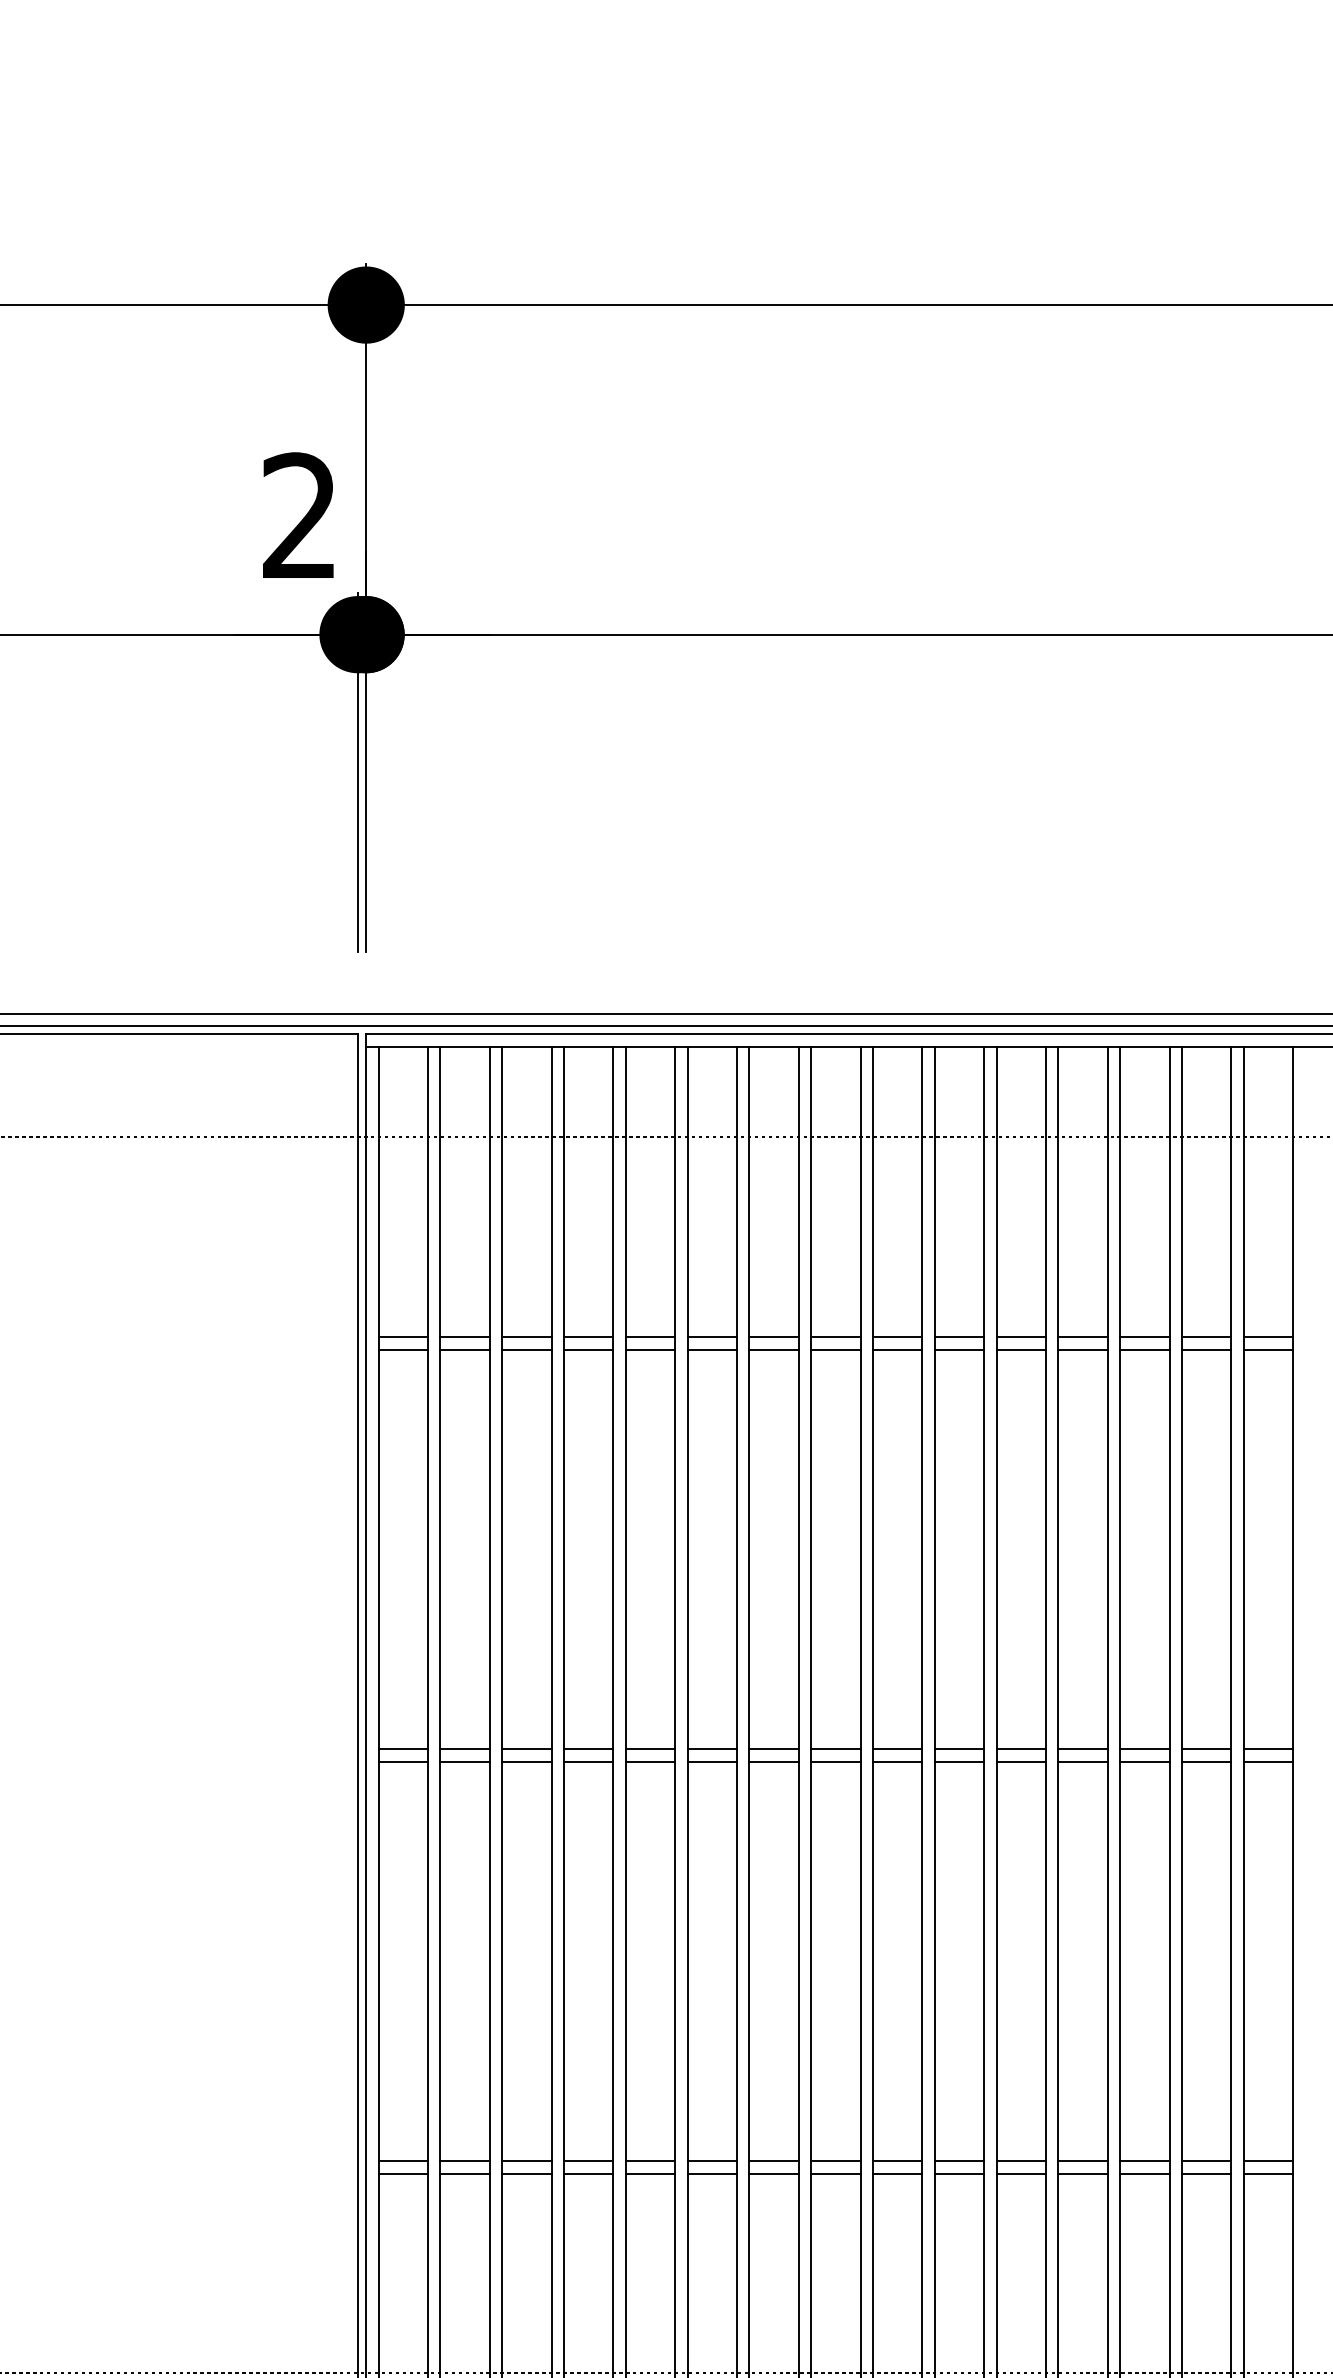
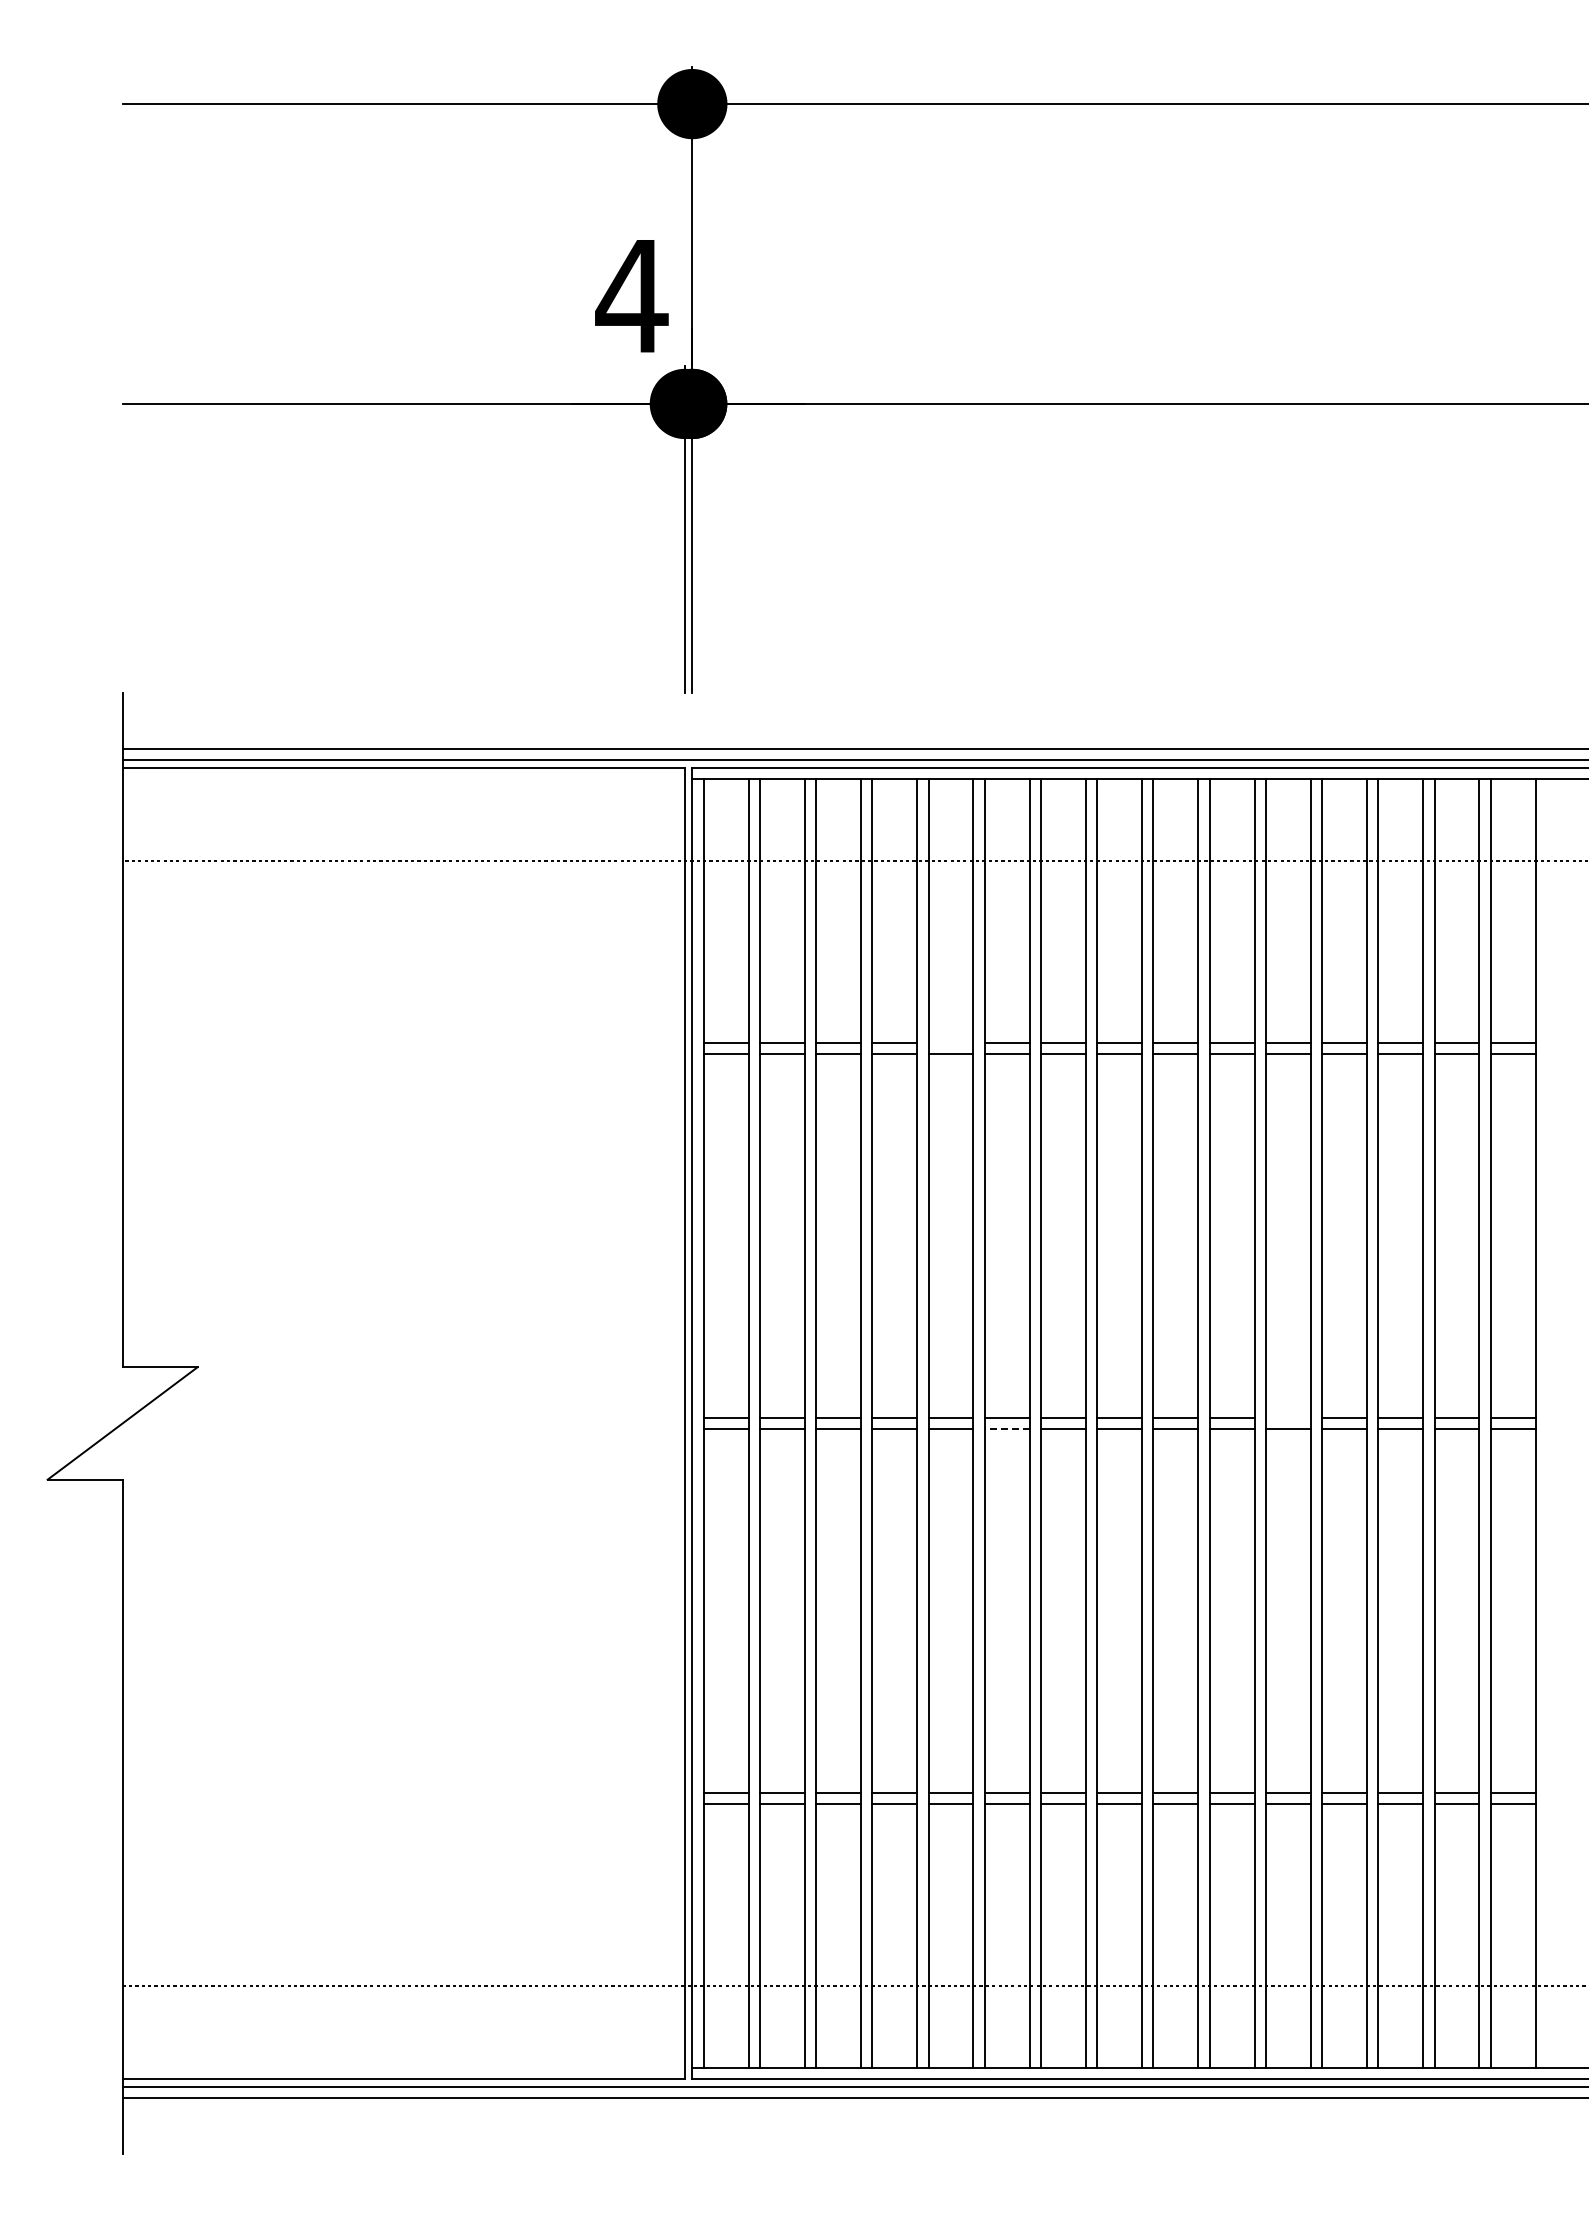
text: (299, 515) -> (631, 295), 2 -> 4
line: (649, 1337) -> (950, 1043), removed
line: (1020, 1748) -> (1287, 1417), removed
line: (711, 1761) -> (1006, 1429), solid -> dashed

